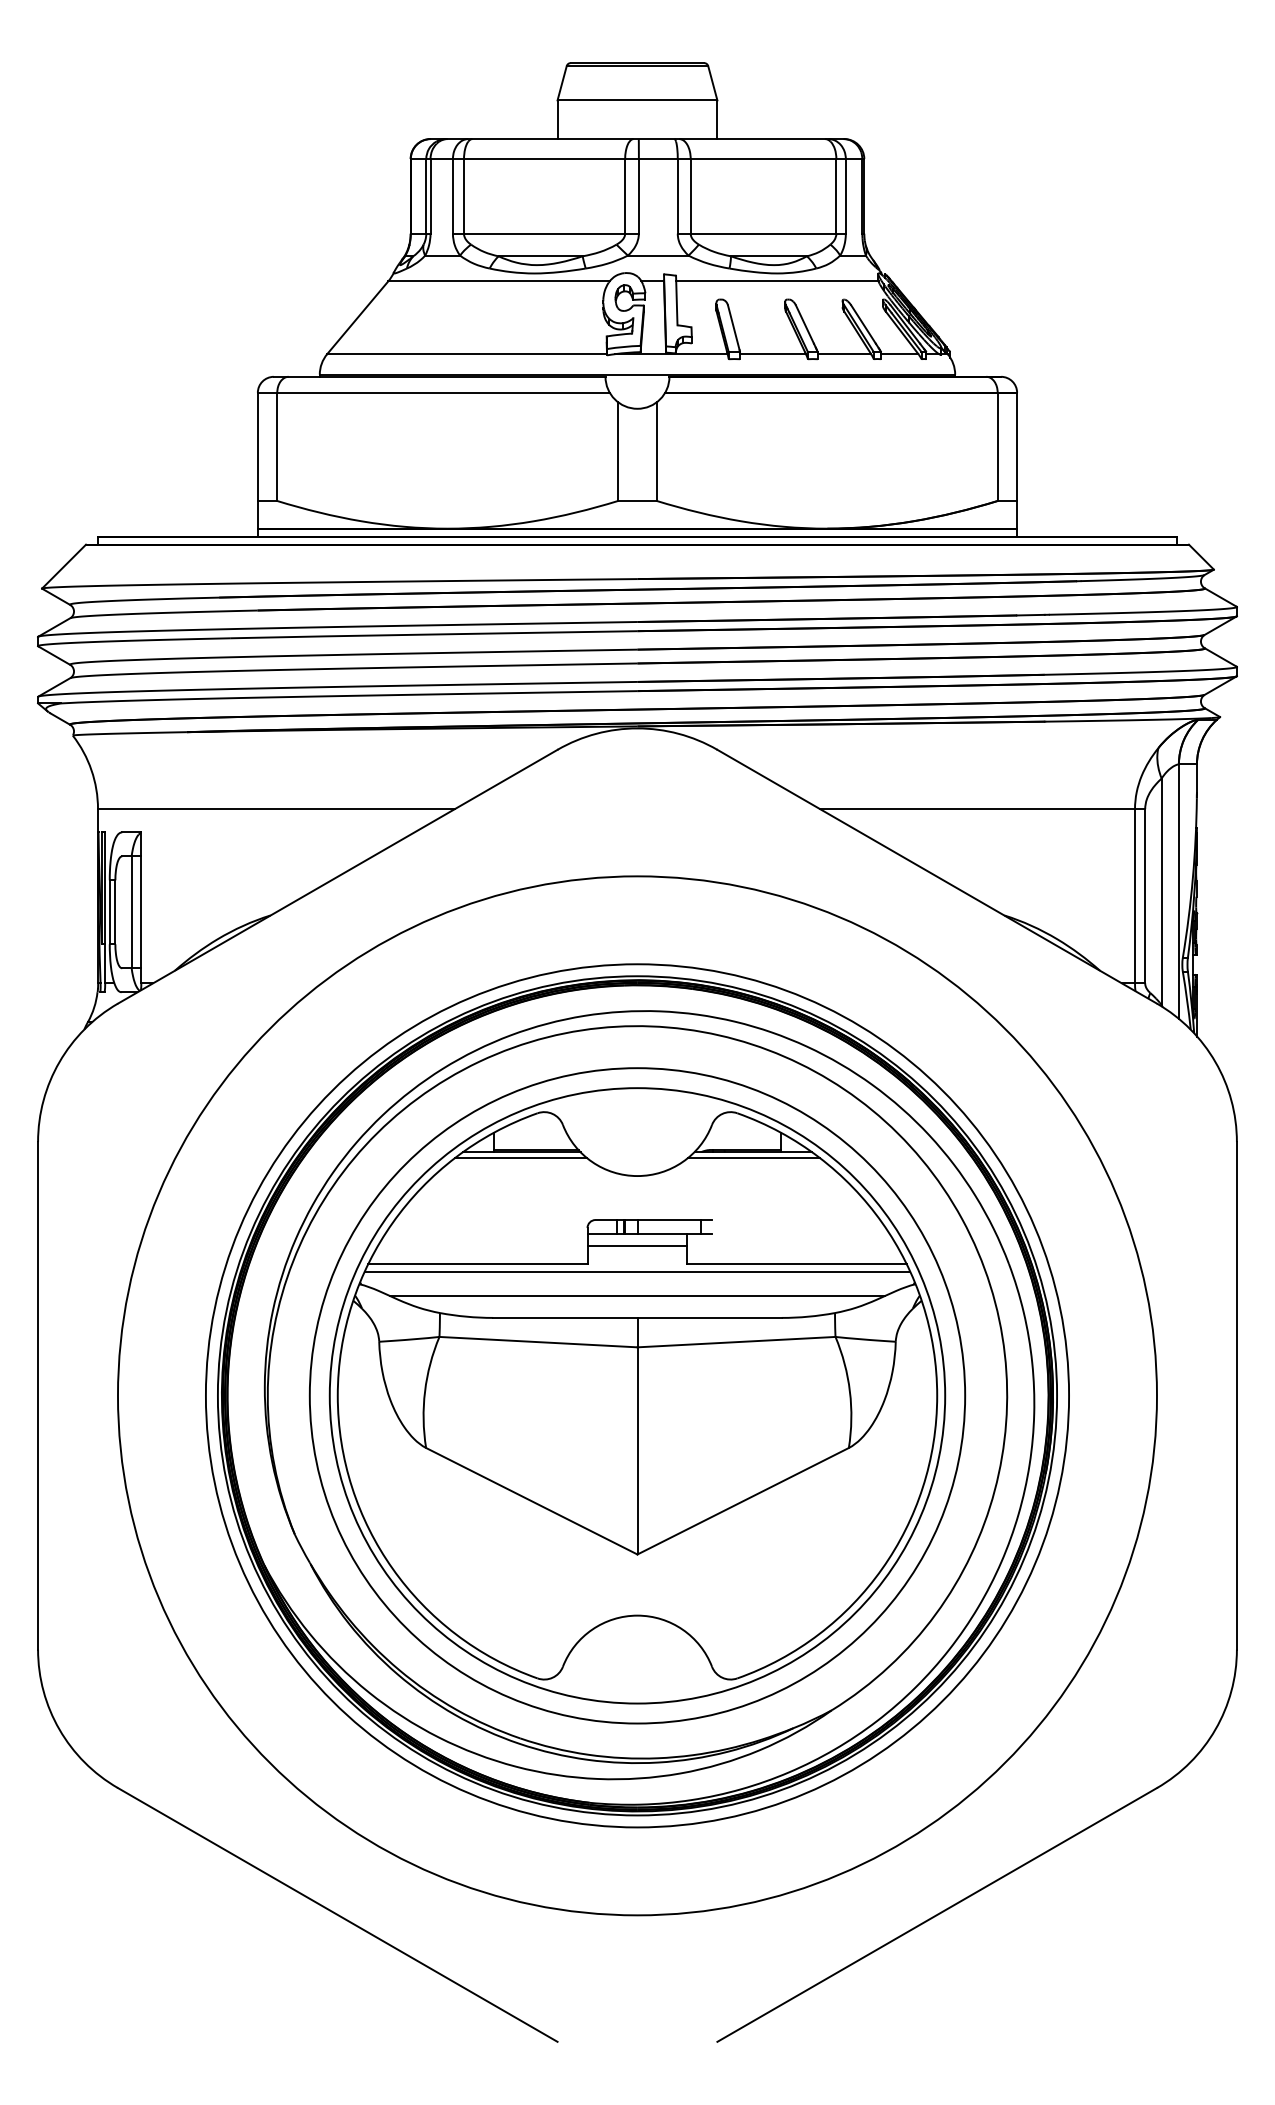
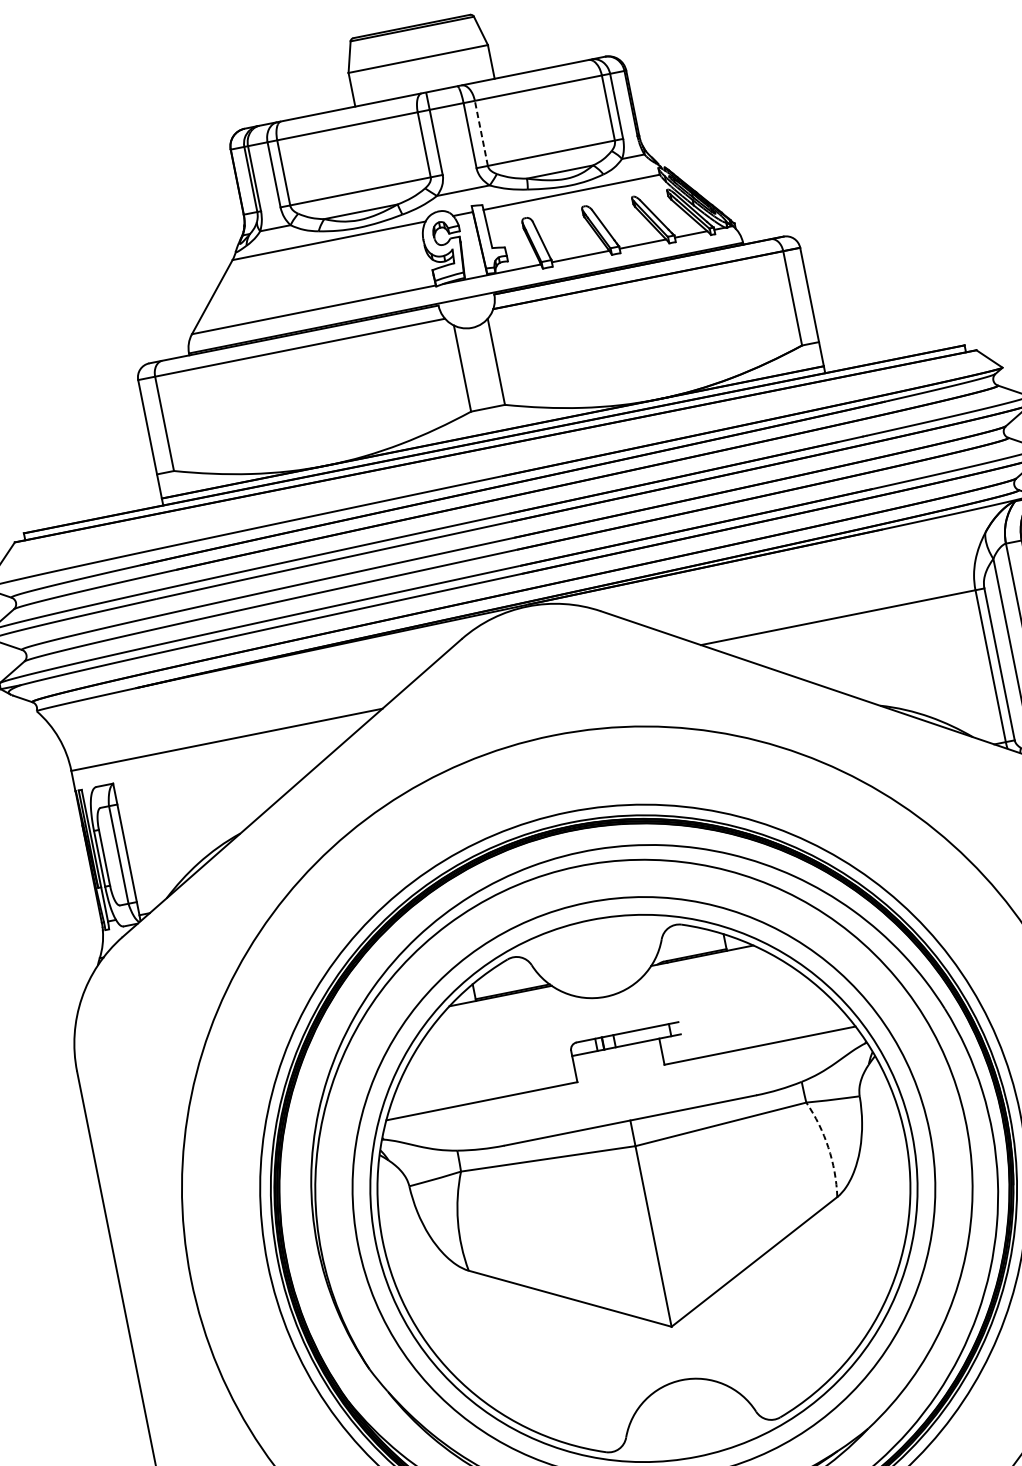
line: (690, 195) -> (481, 132), solid -> dashed
line: (521, 1158) -> (501, 1001), removed
line: (753, 1158) -> (703, 961), removed
line: (637, 1245) -> (617, 1057), removed
line: (637, 1271) -> (622, 1080), removed
line: (637, 1295) -> (626, 1100), removed
arc: (849, 1391) -> (828, 1147), solid -> dashed

